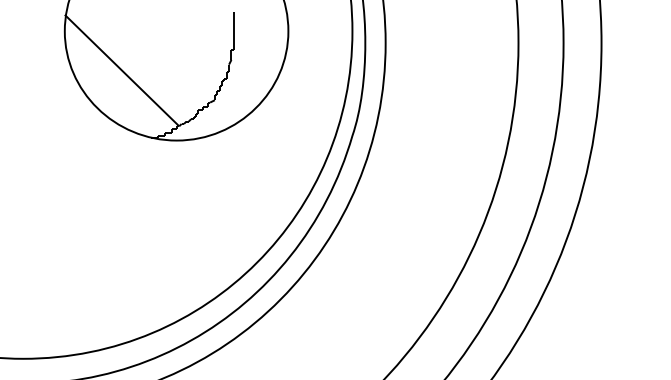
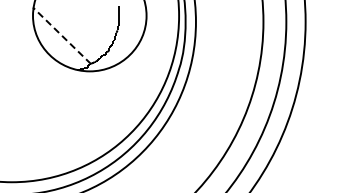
line: (122, 69) -> (62, 35), solid -> dashed

